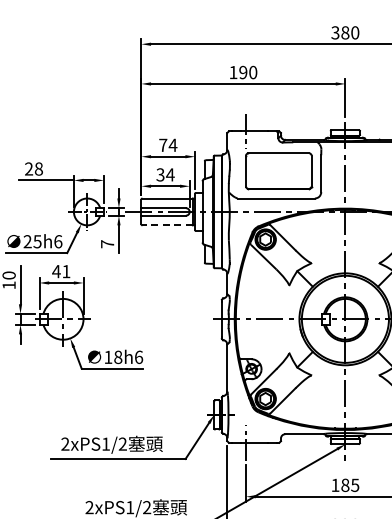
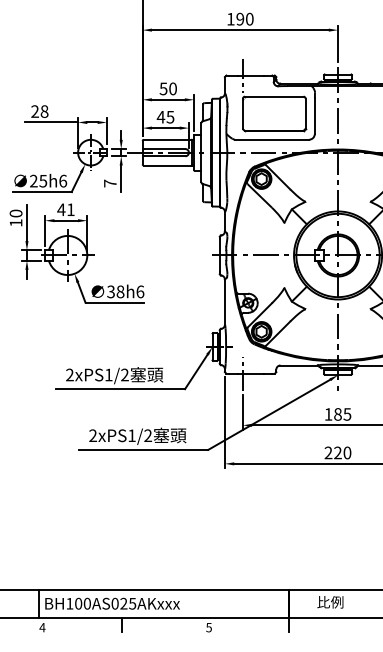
text: (168, 144) -> (168, 88), 74 -> 50
text: (165, 174) -> (165, 116), 34 -> 45
line: (167, 225) -> (167, 165), dashed -> solid
text: (107, 356) -> (110, 291), 18h6 -> 38h6

